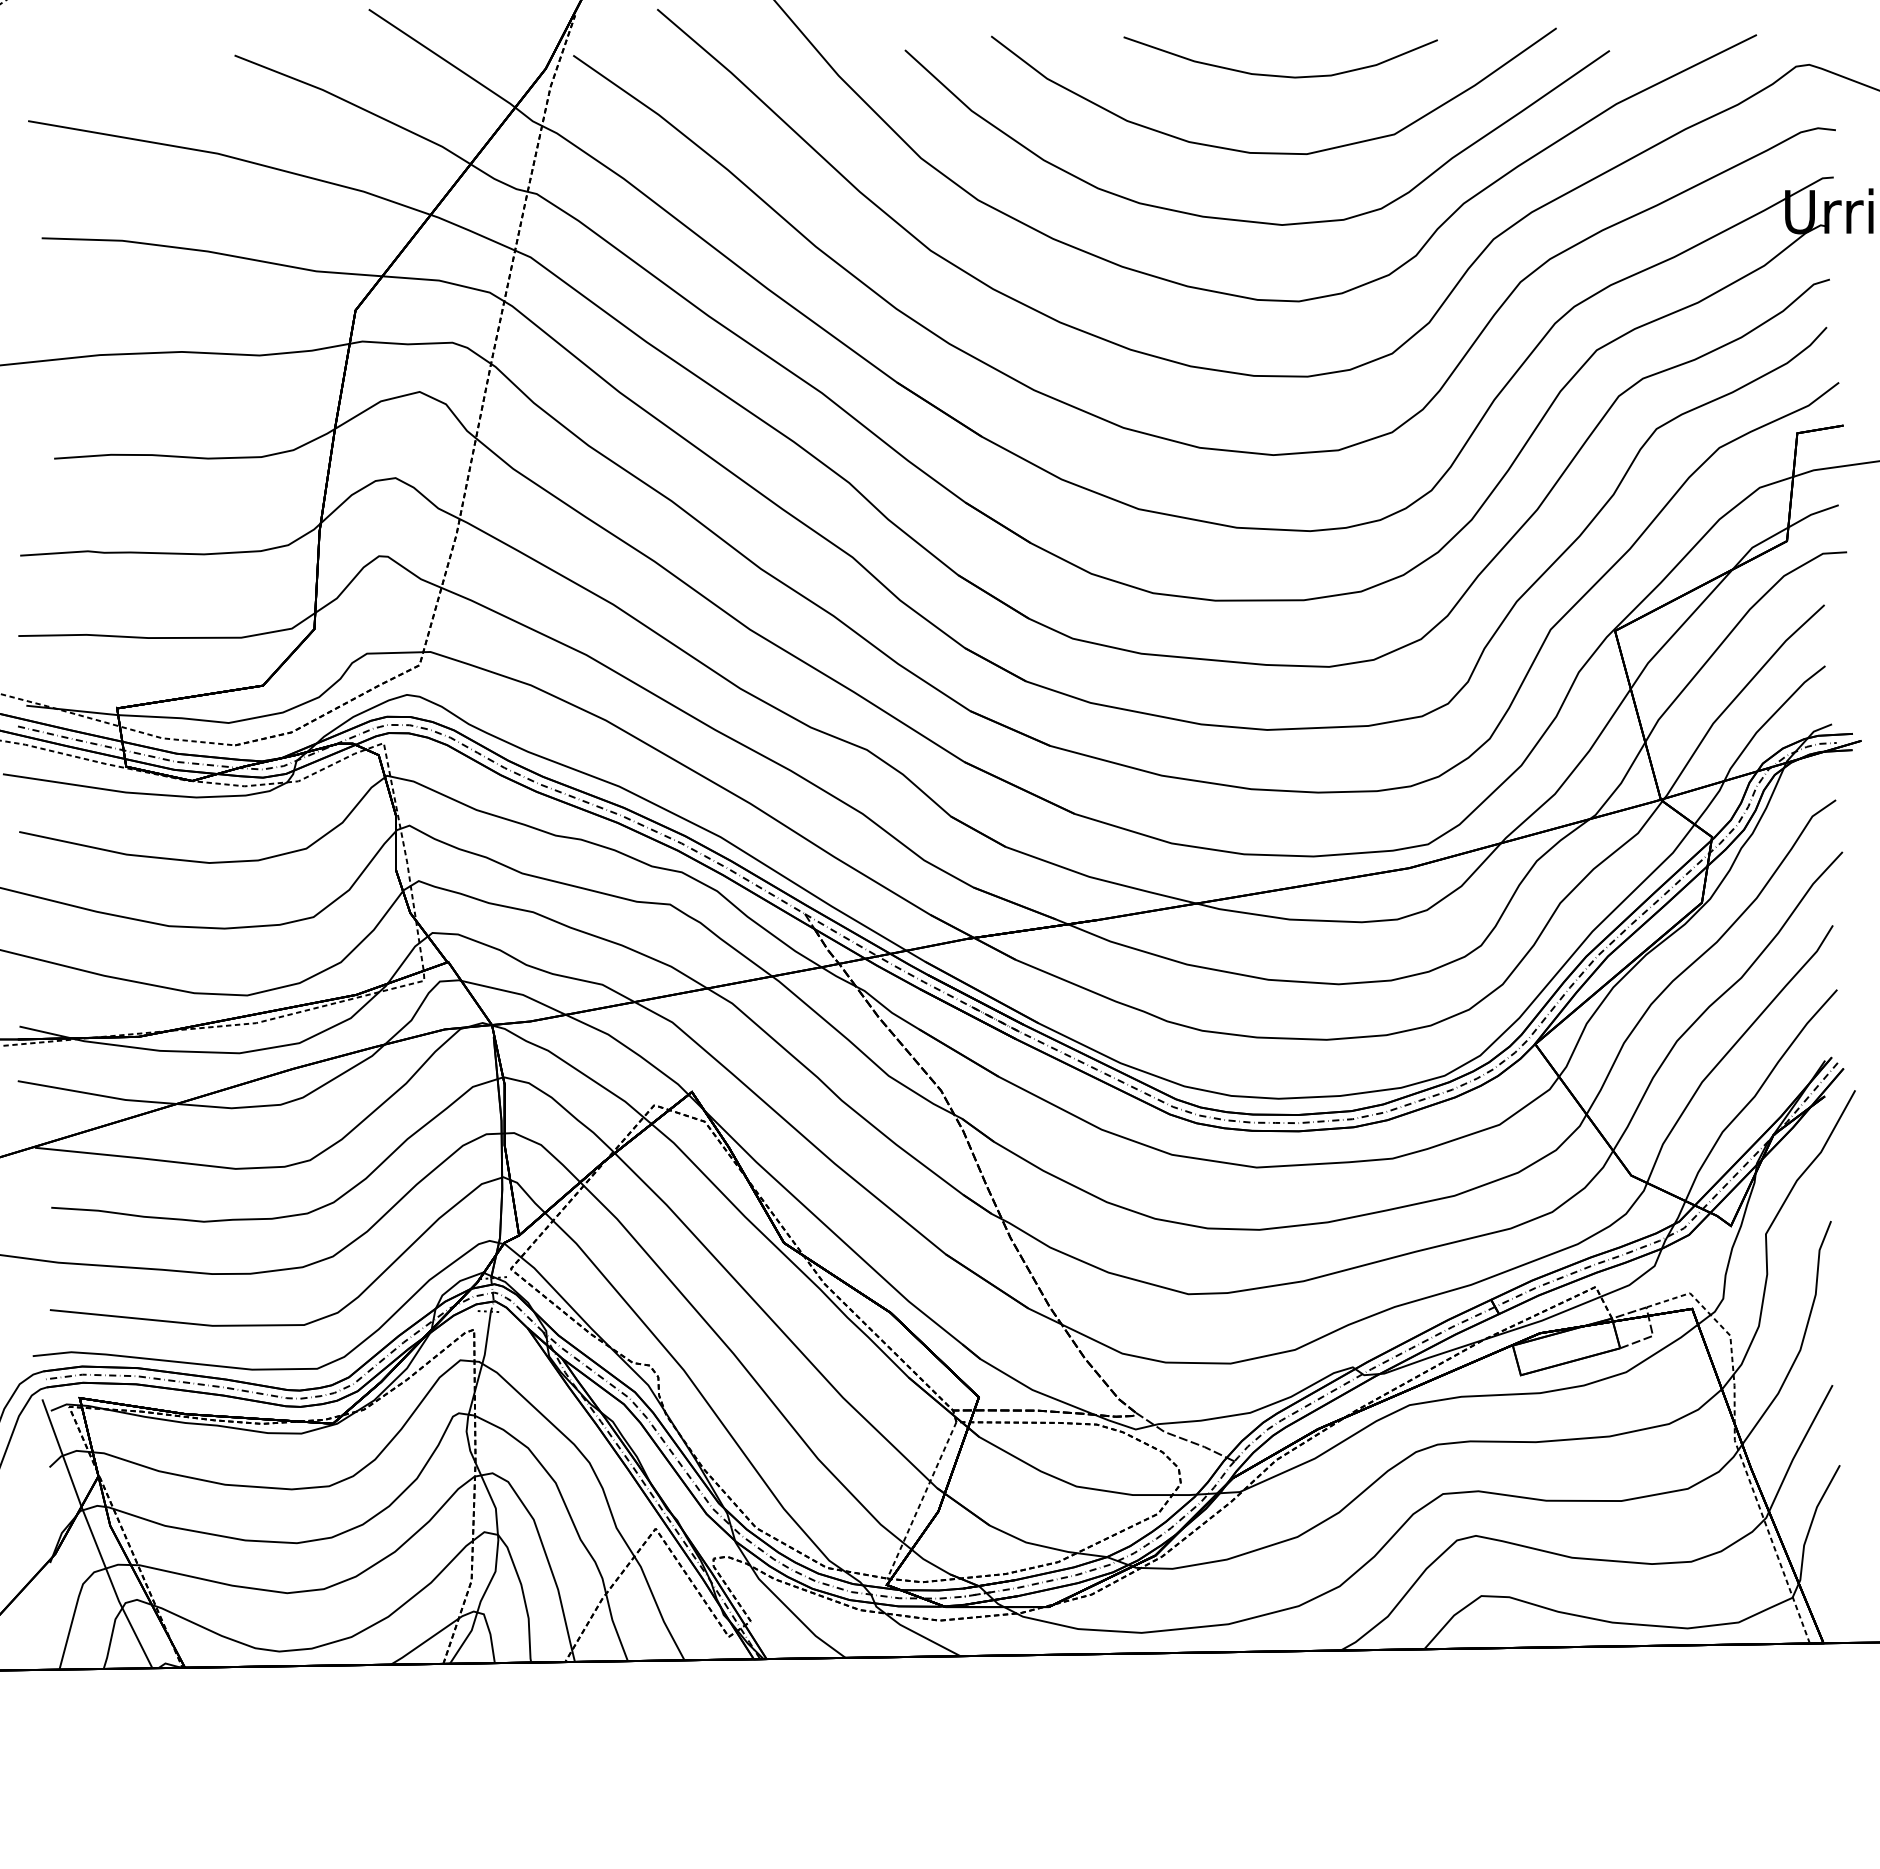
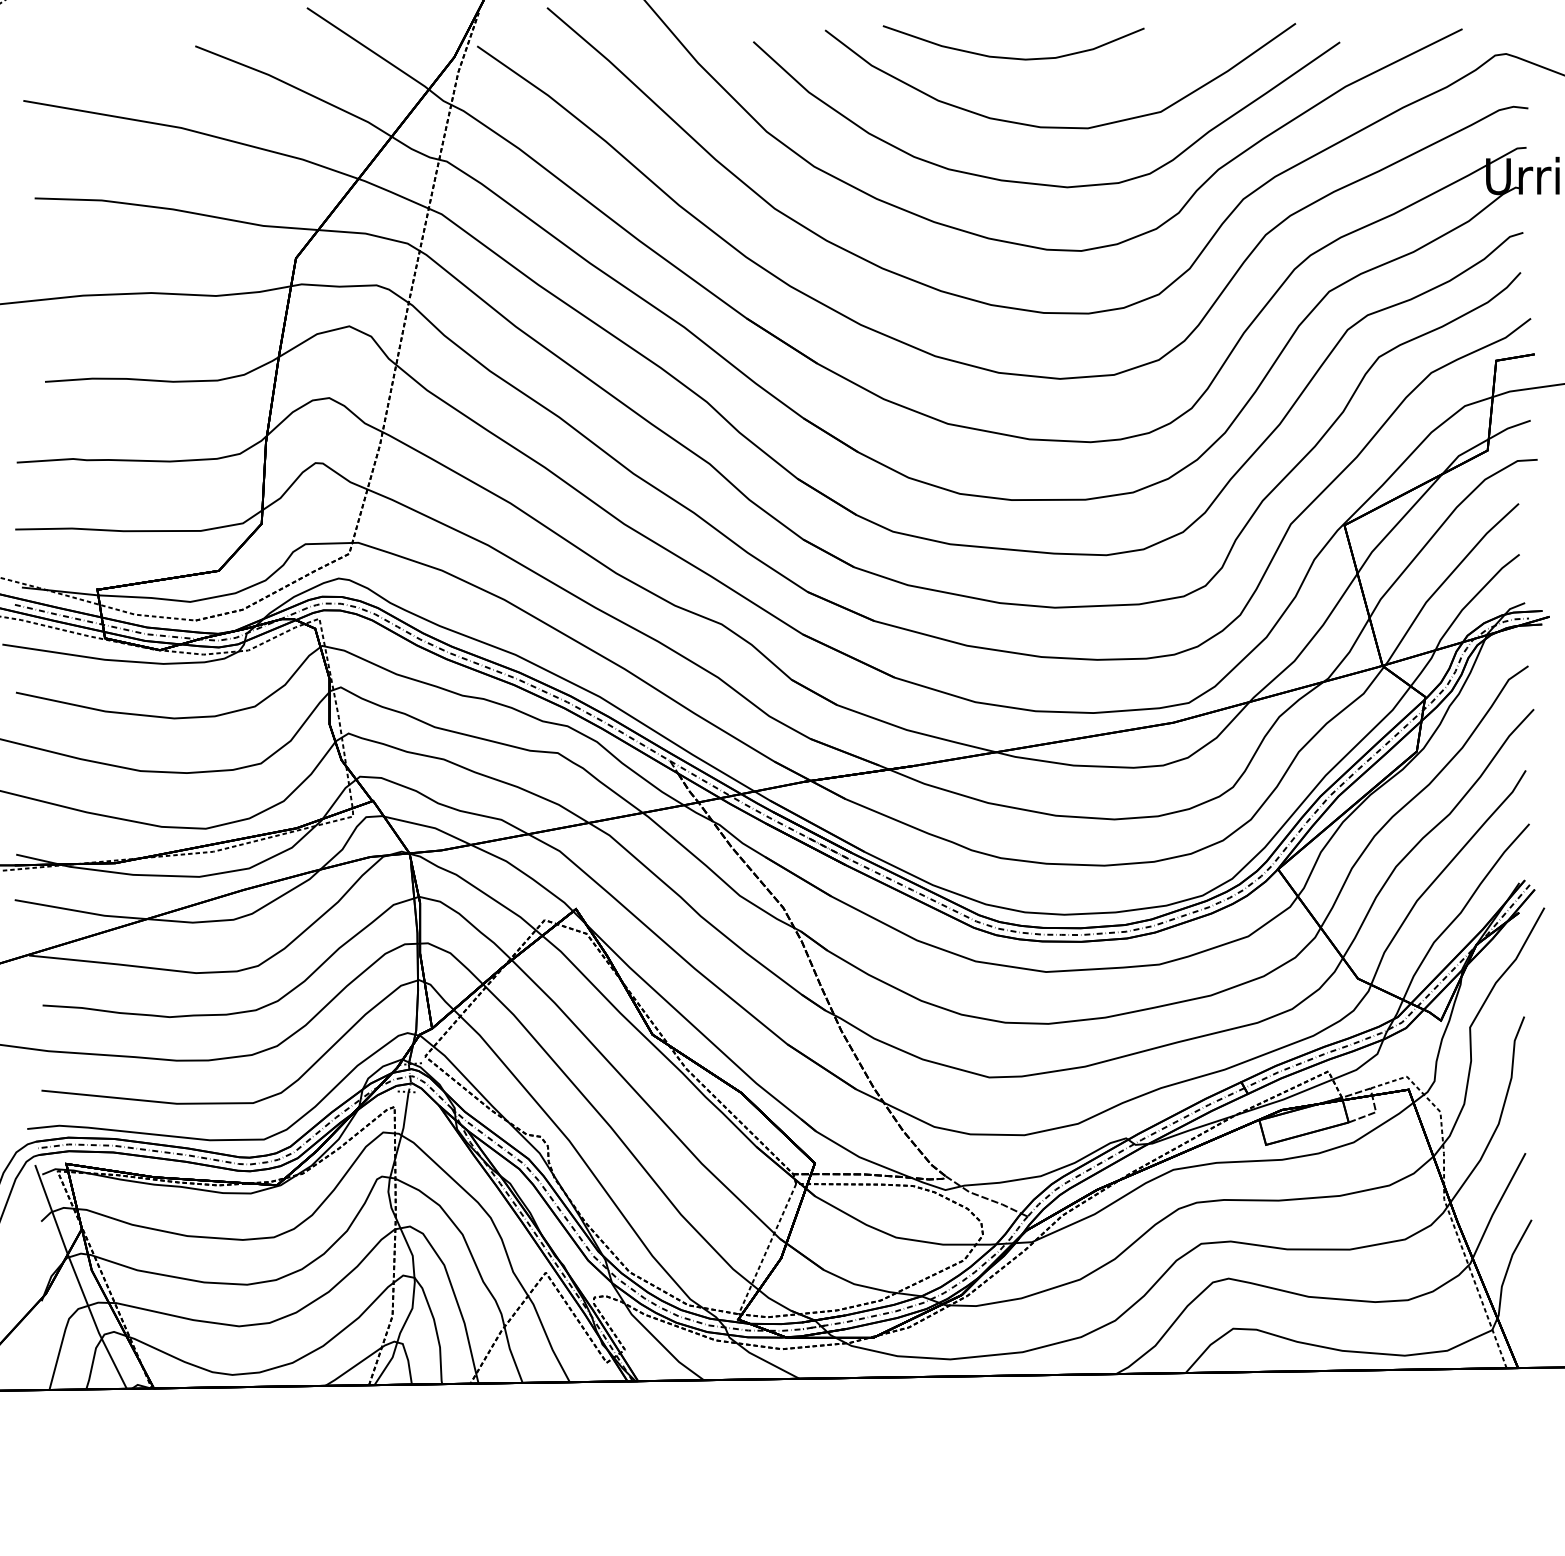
curve: (1280, 75) -> (1013, 57), moved

